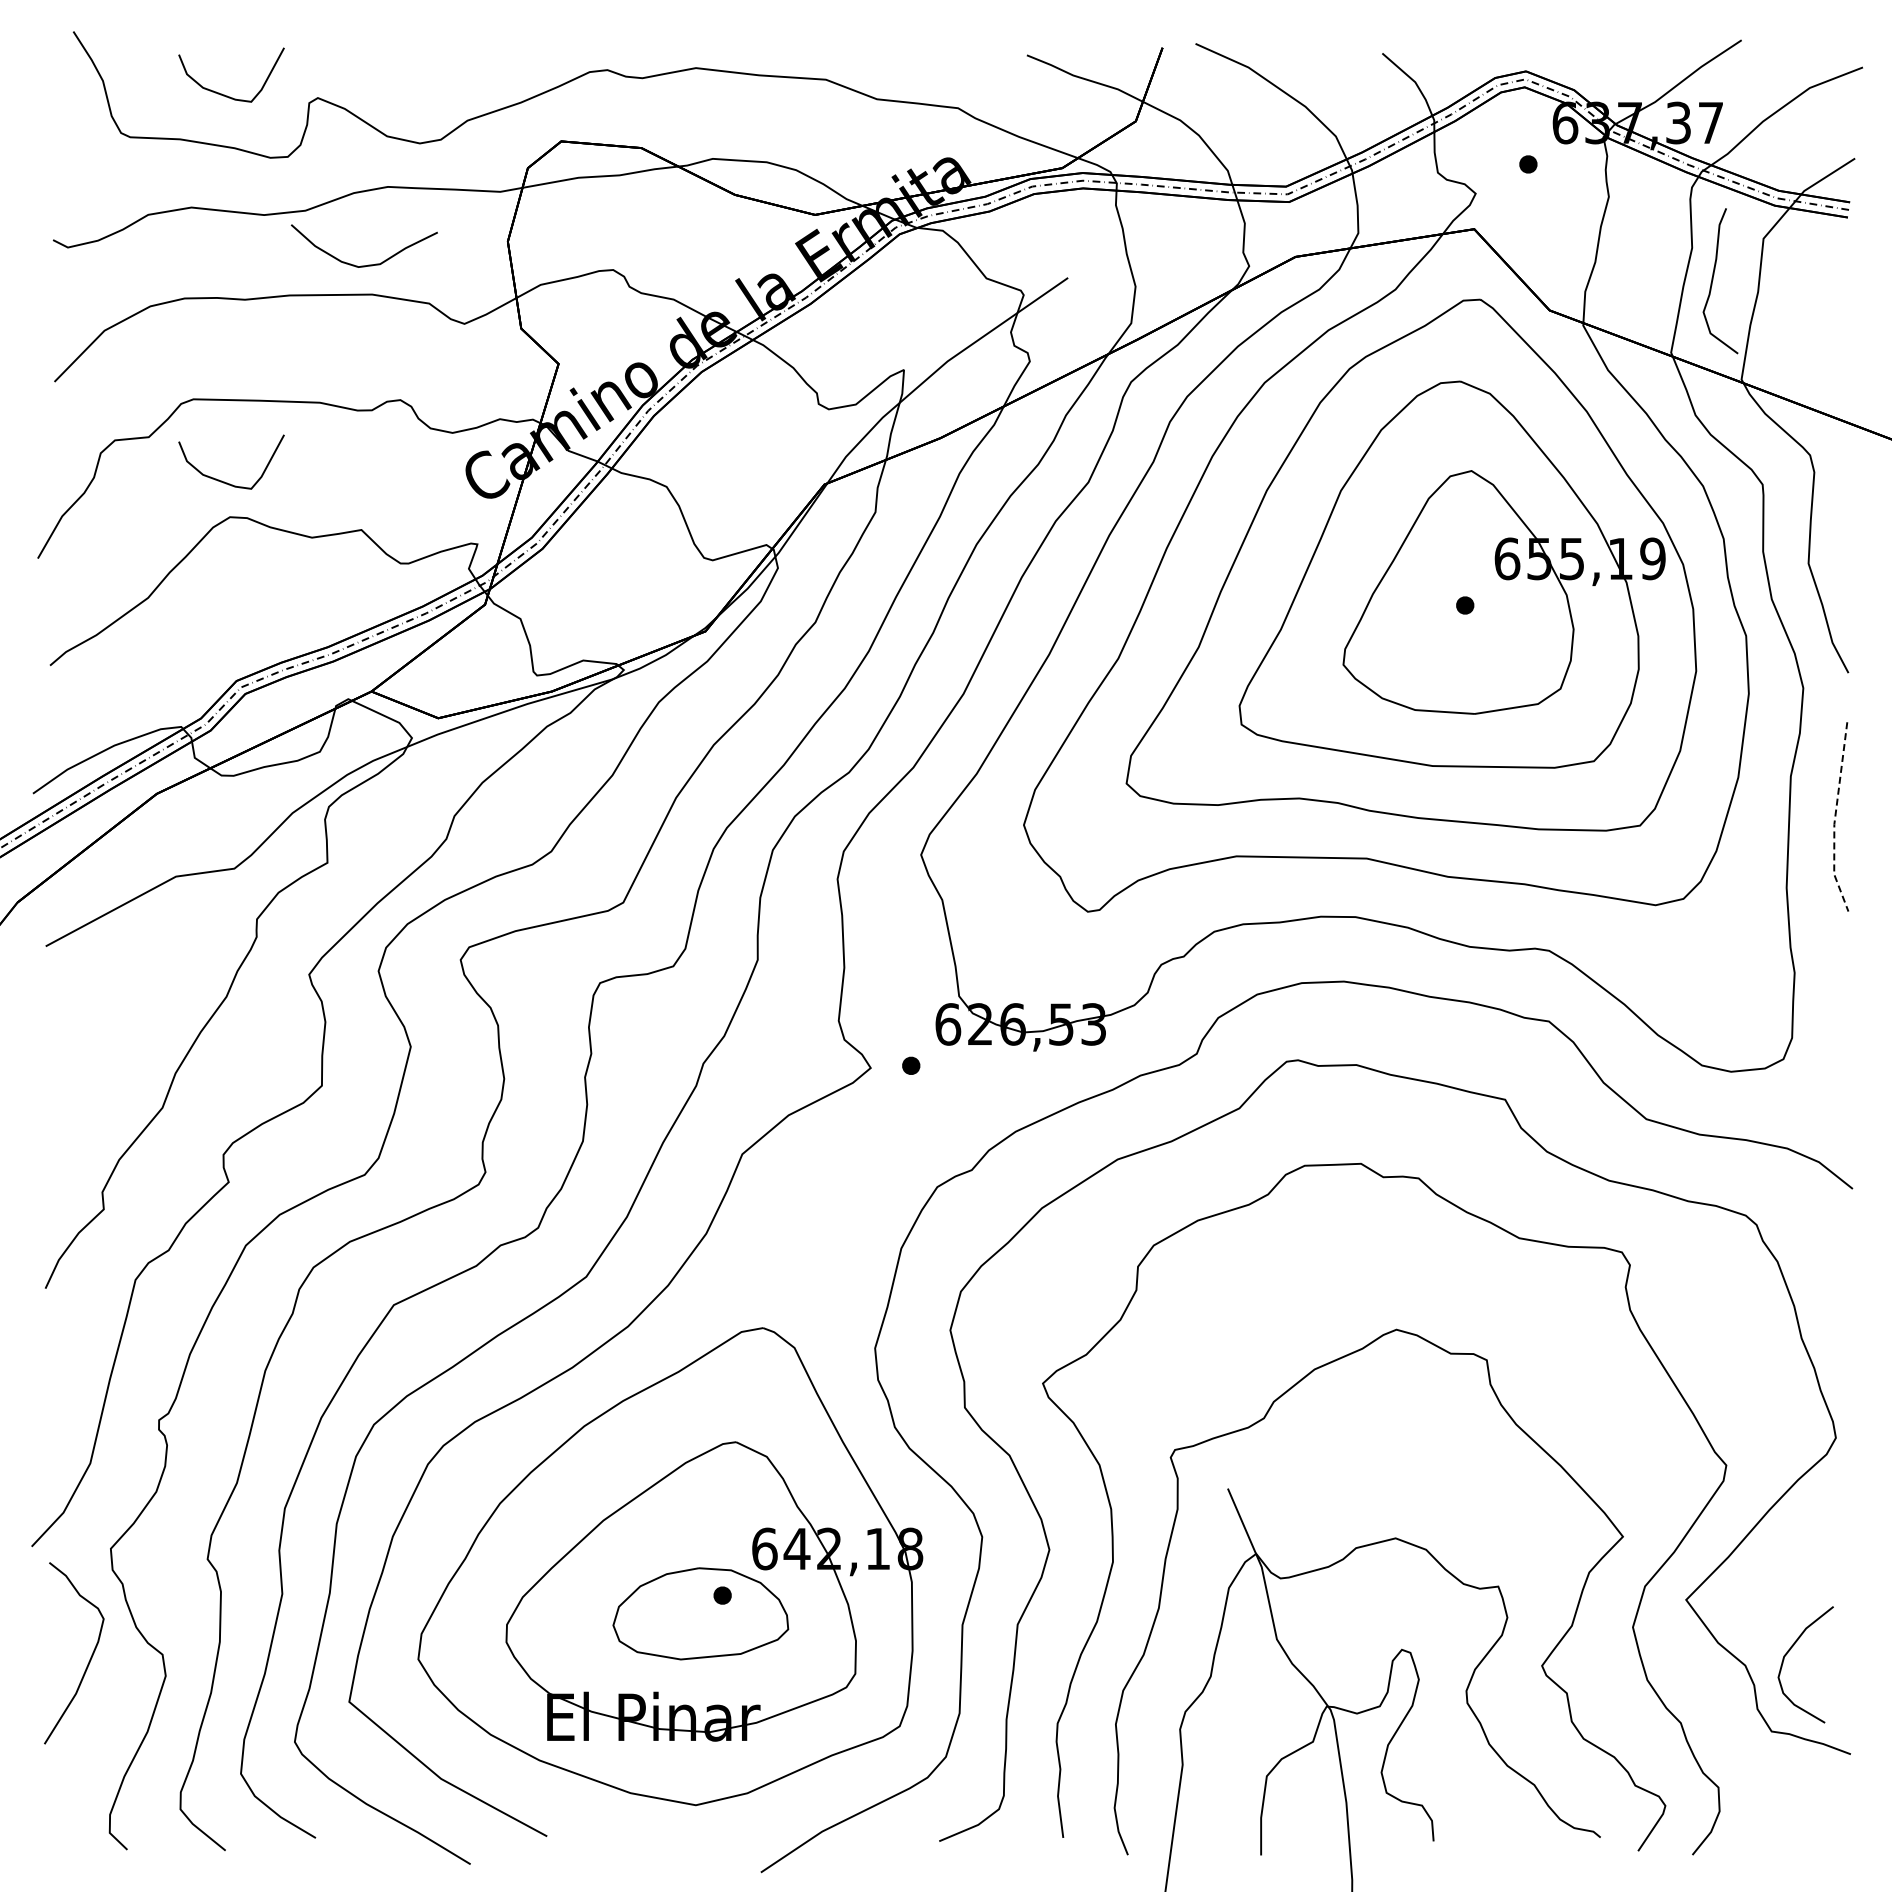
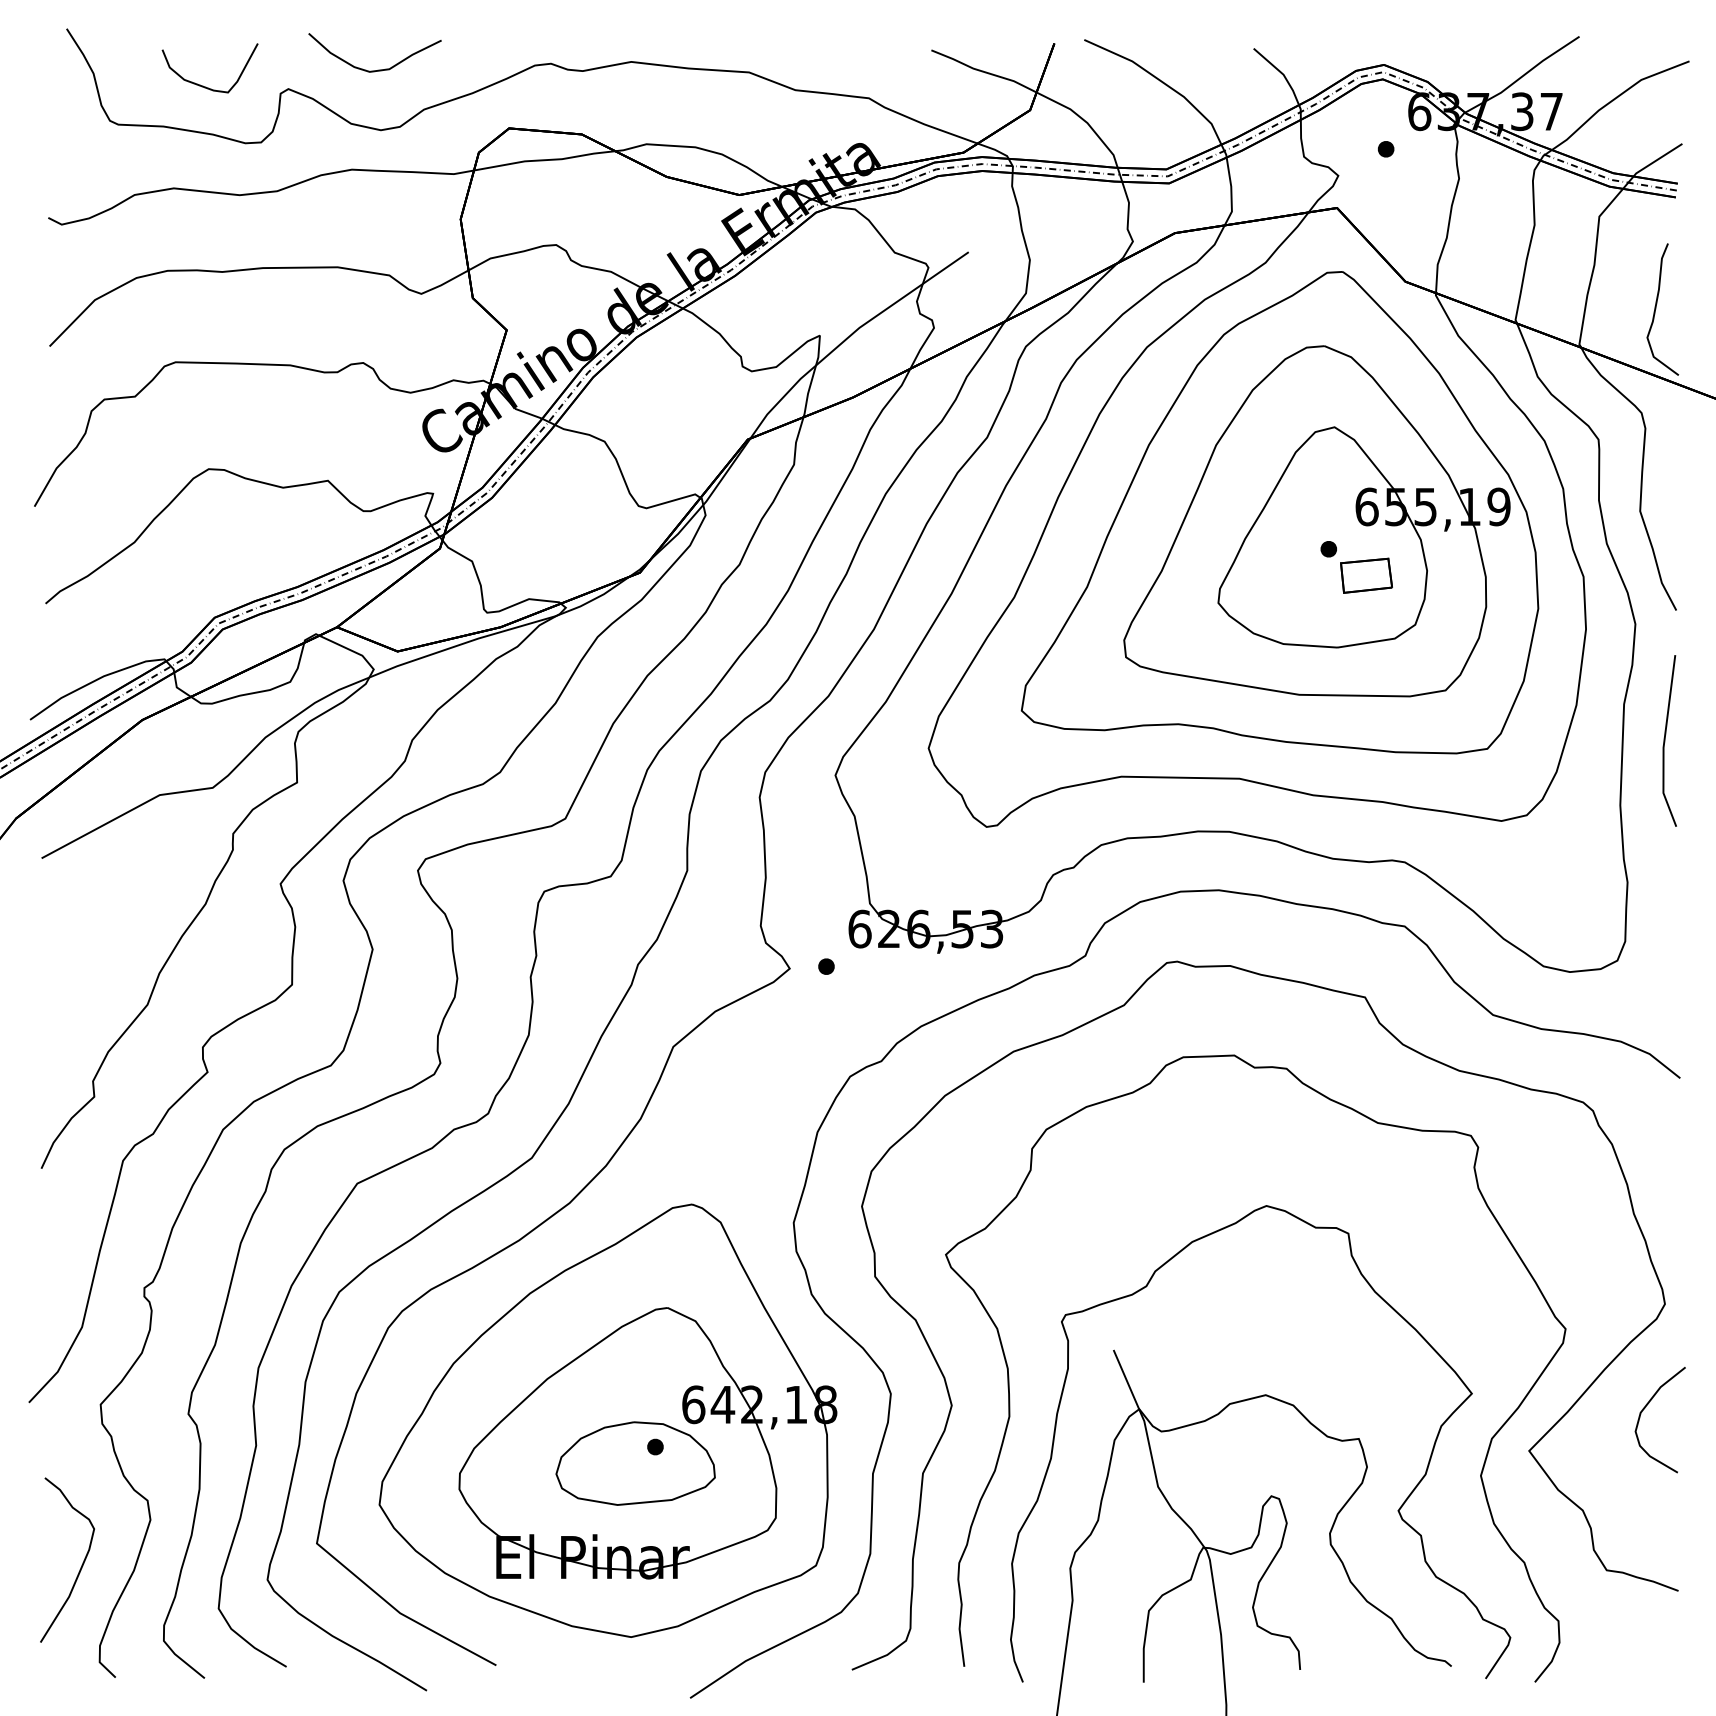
curve: (368, 264) -> (378, 69), moved
curve: (1713, 280) -> (1656, 308), moved
curve: (224, 481) -> (203, 436), removed
part: (1506, 634) -> (1366, 575), added
line: (1834, 819) -> (1663, 743), dashed -> solid
curve: (1790, 1650) -> (1646, 1407), moved
curve: (88, 1661) -> (80, 1567), moved

